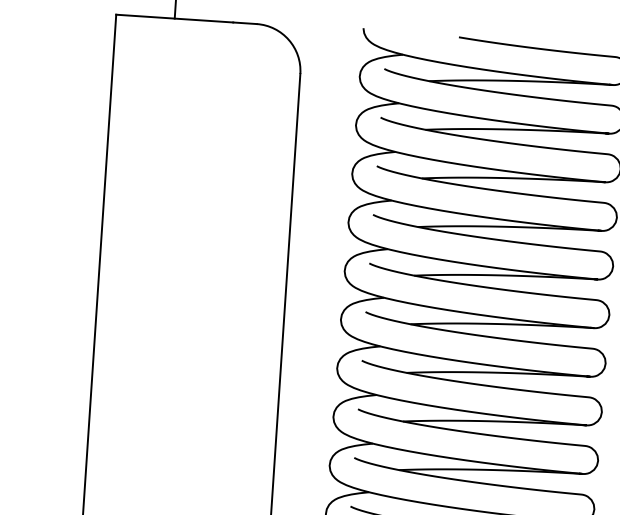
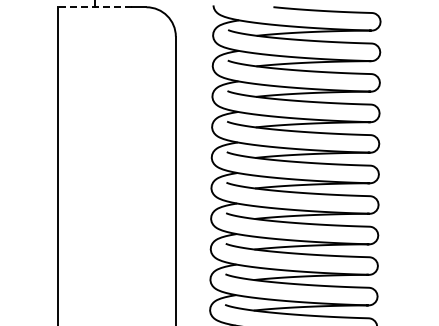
line: (175, 18) -> (95, 7), solid -> dashed

